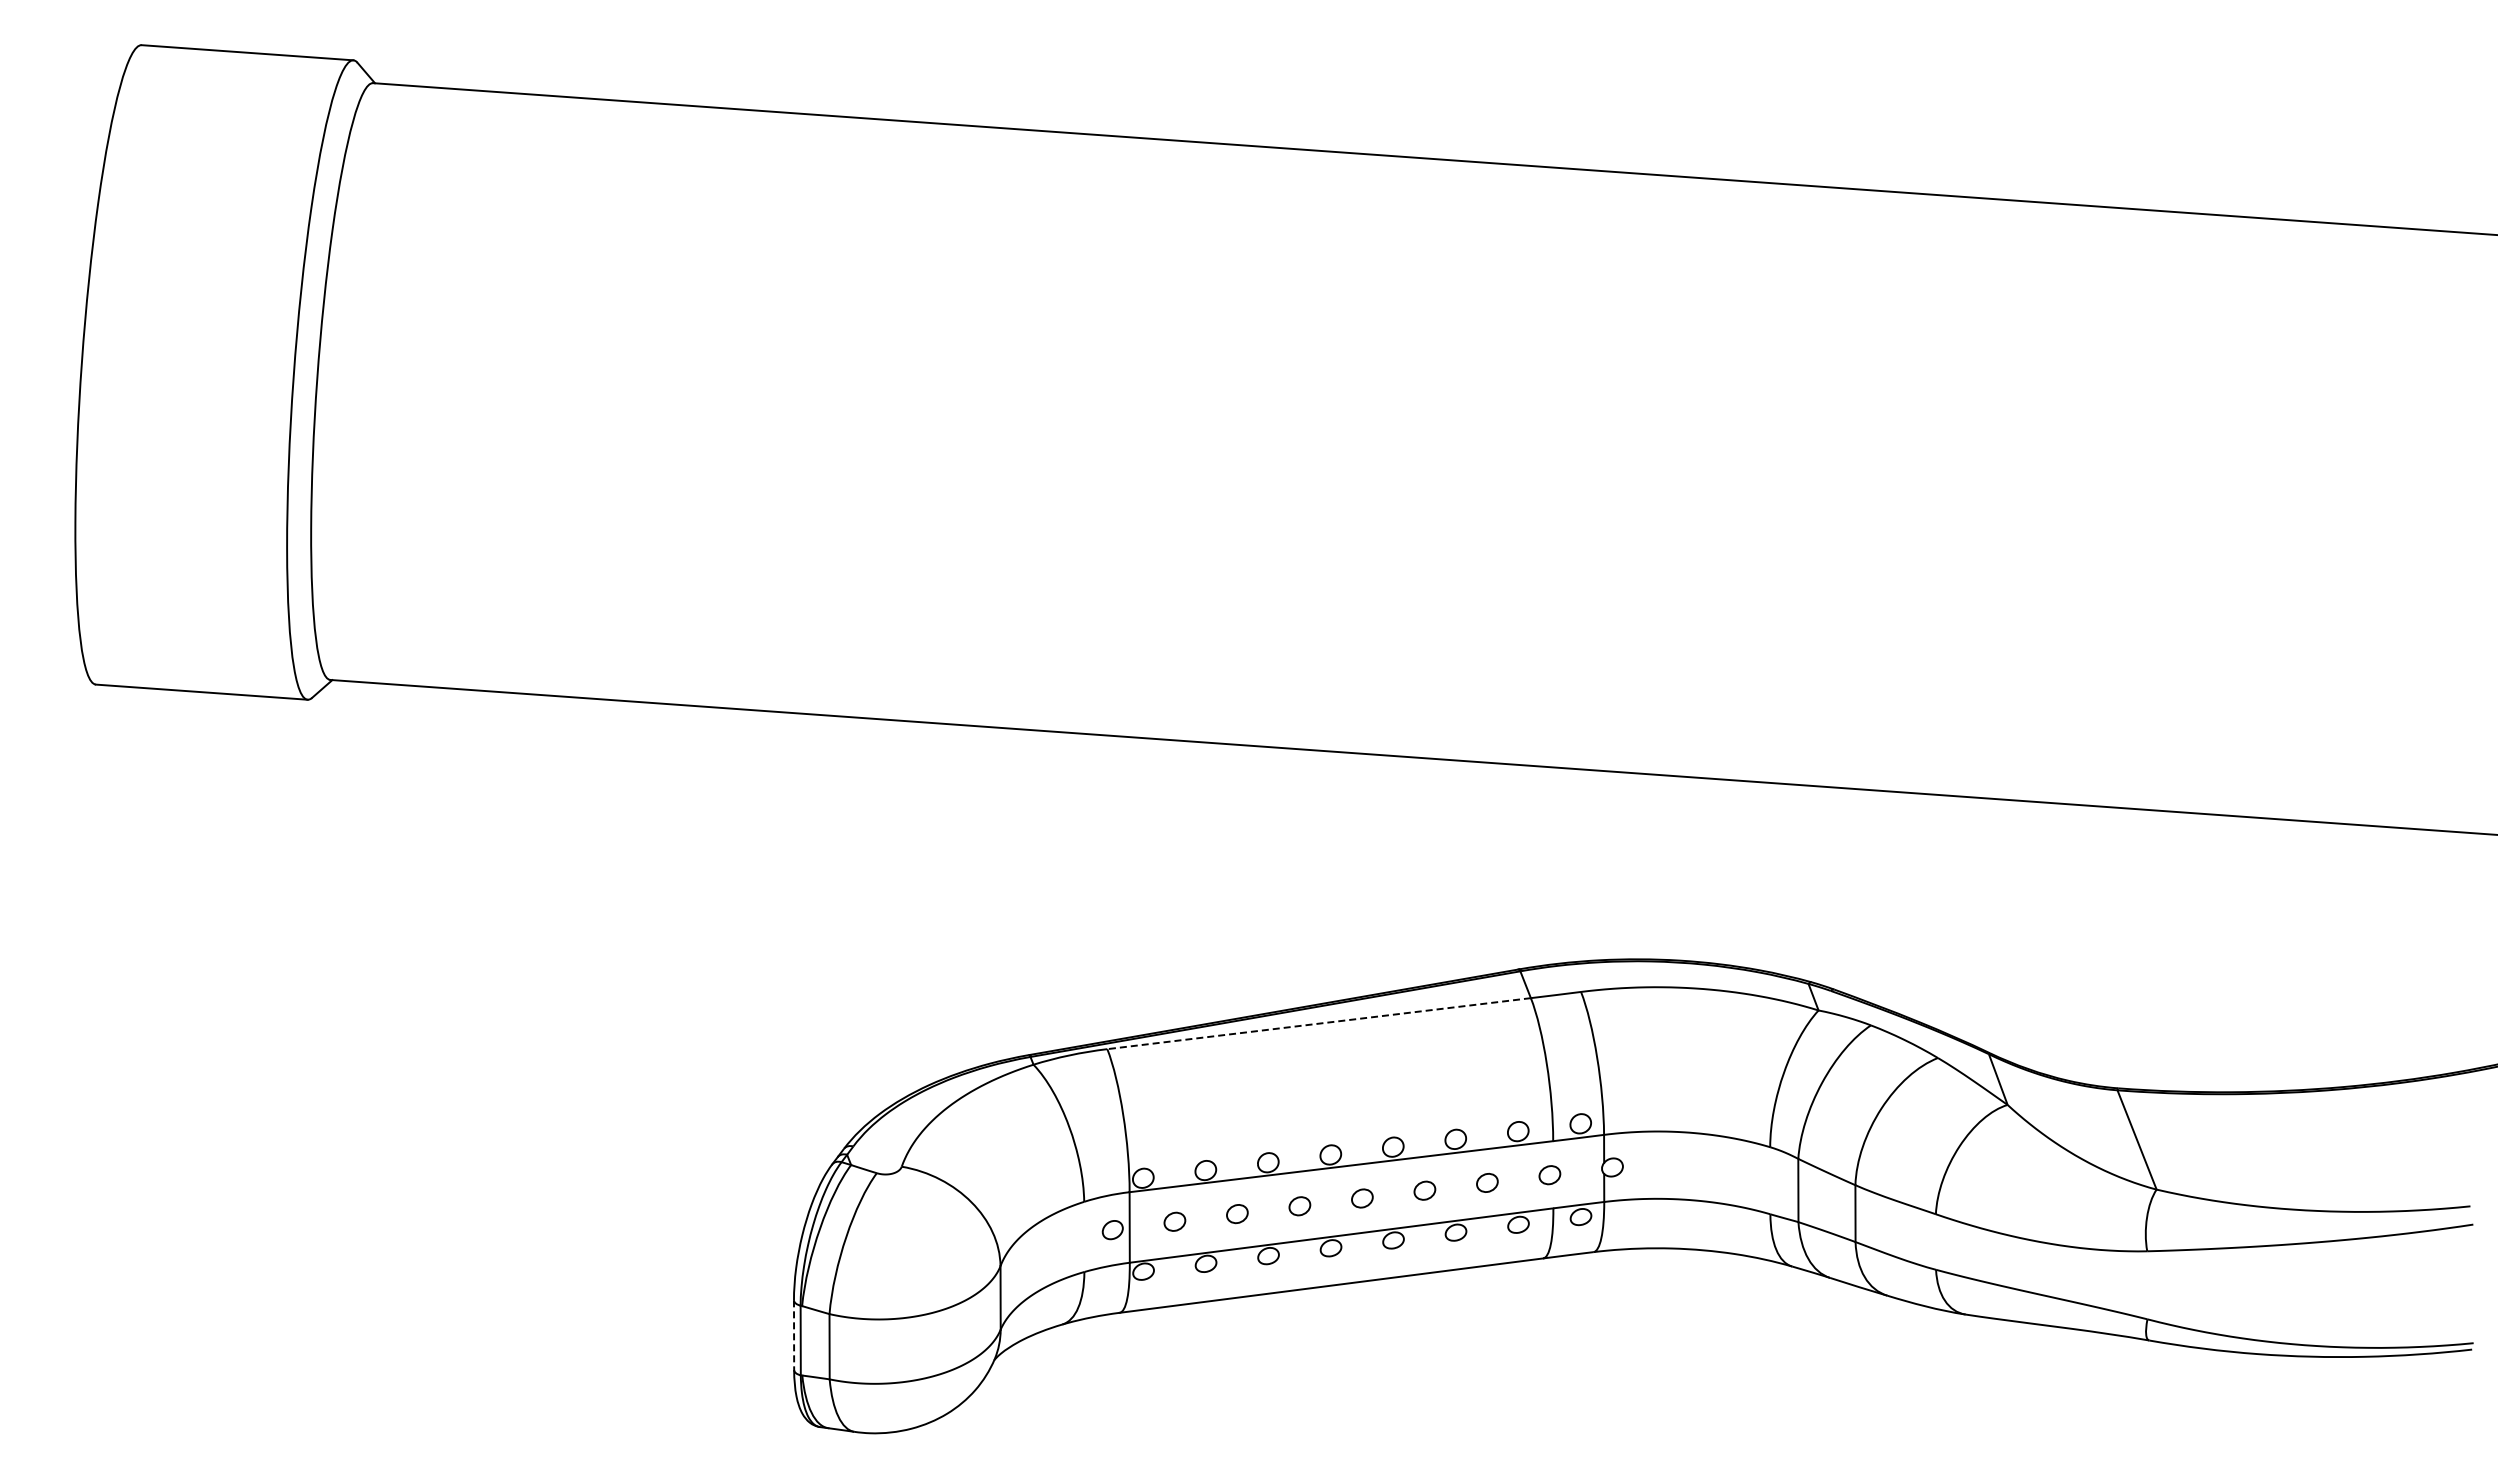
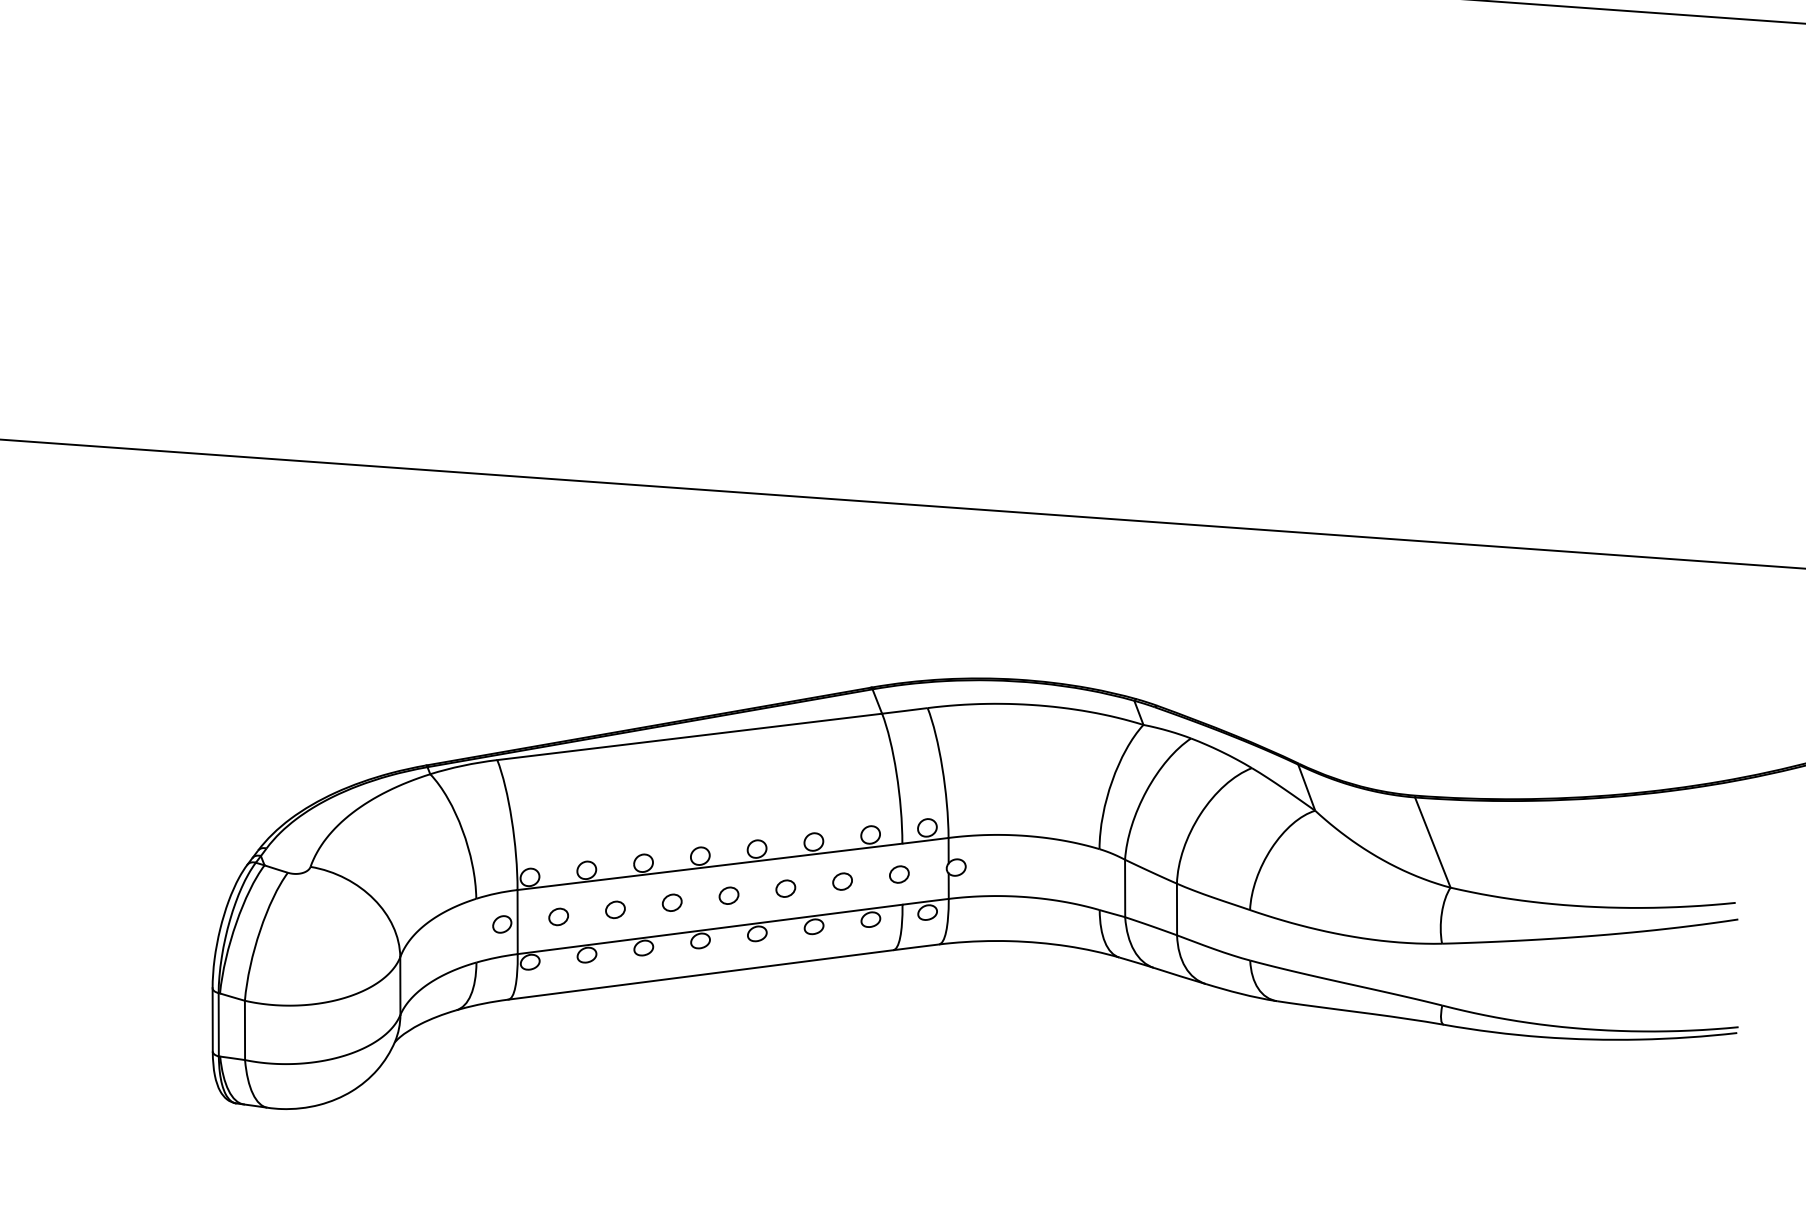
line: (1318, 1023) -> (689, 736), dashed -> solid
line: (794, 1335) -> (213, 1020), dashed -> solid

